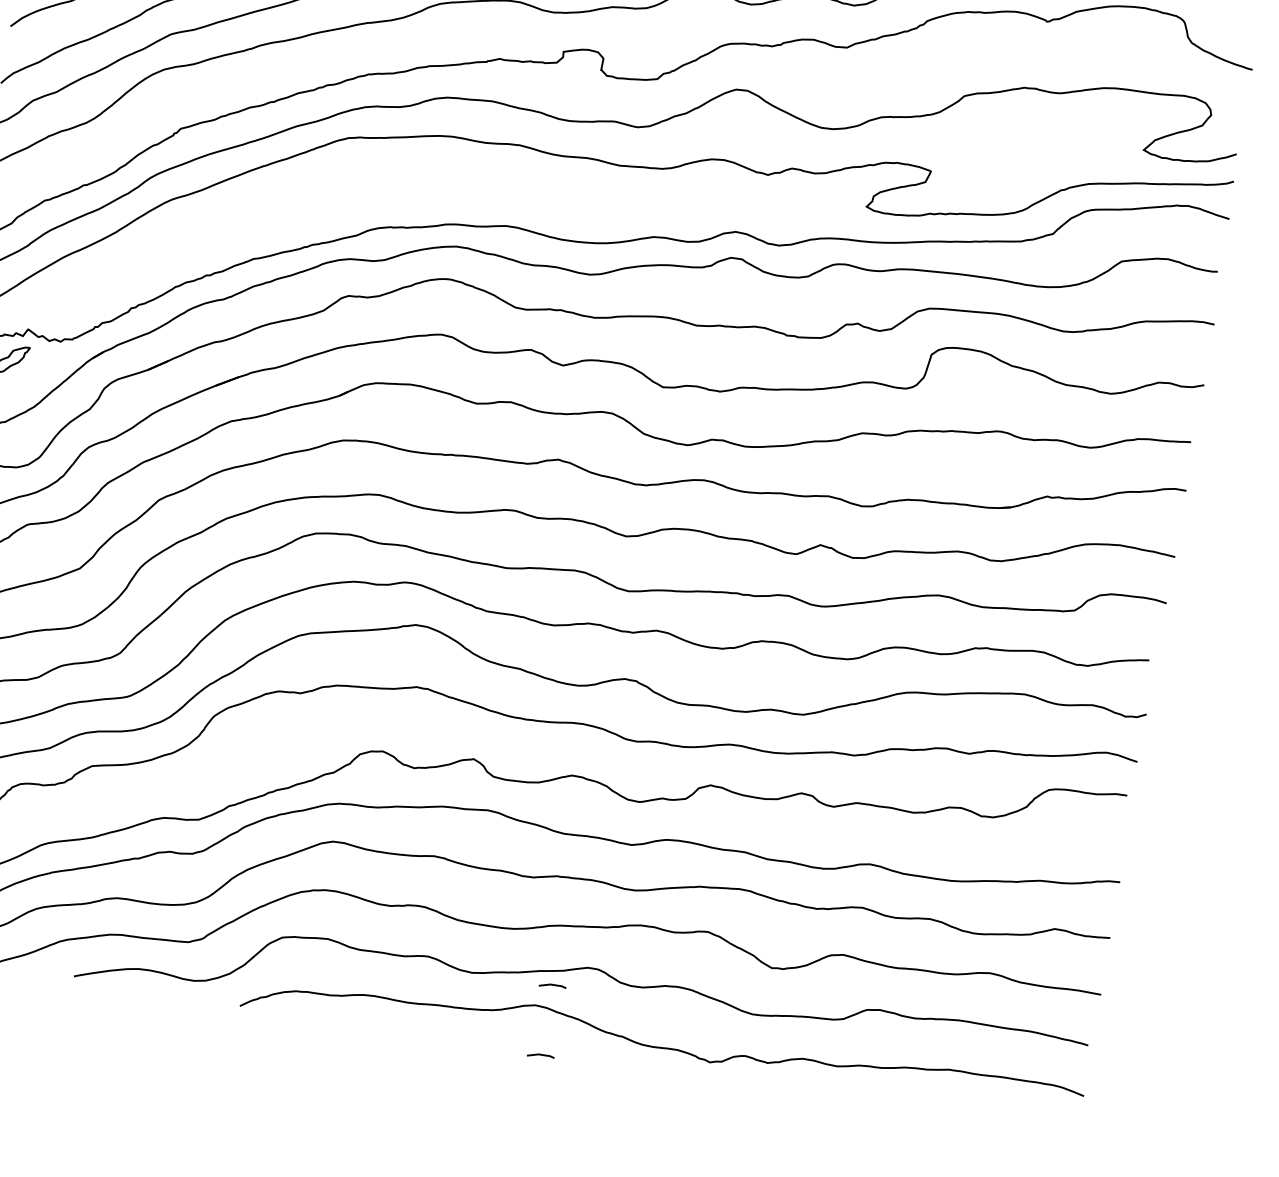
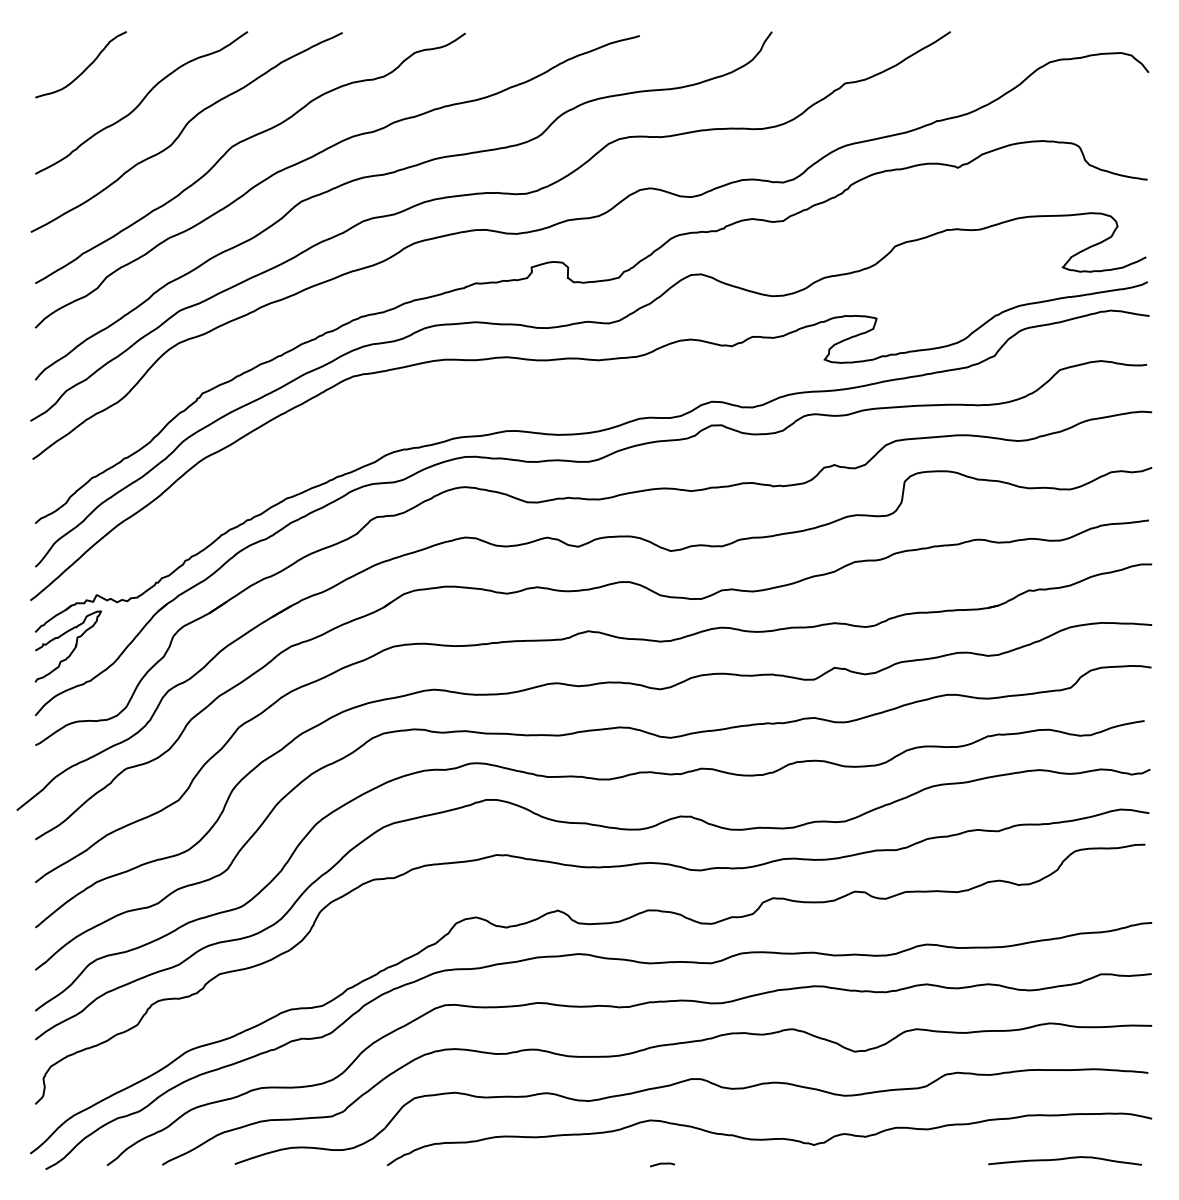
line: (552, 985) -> (662, 1100), removed
curve: (980, 1124) -> (1064, 1159), added

